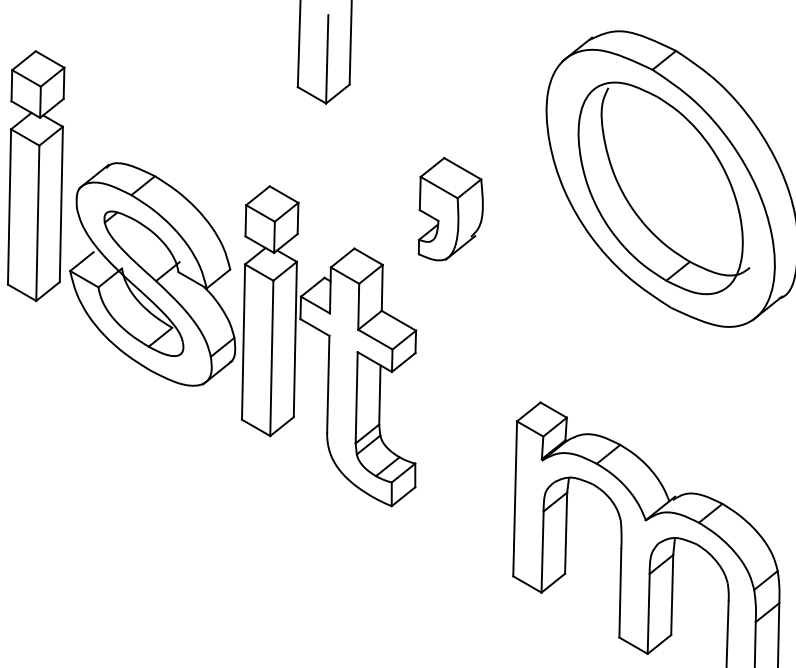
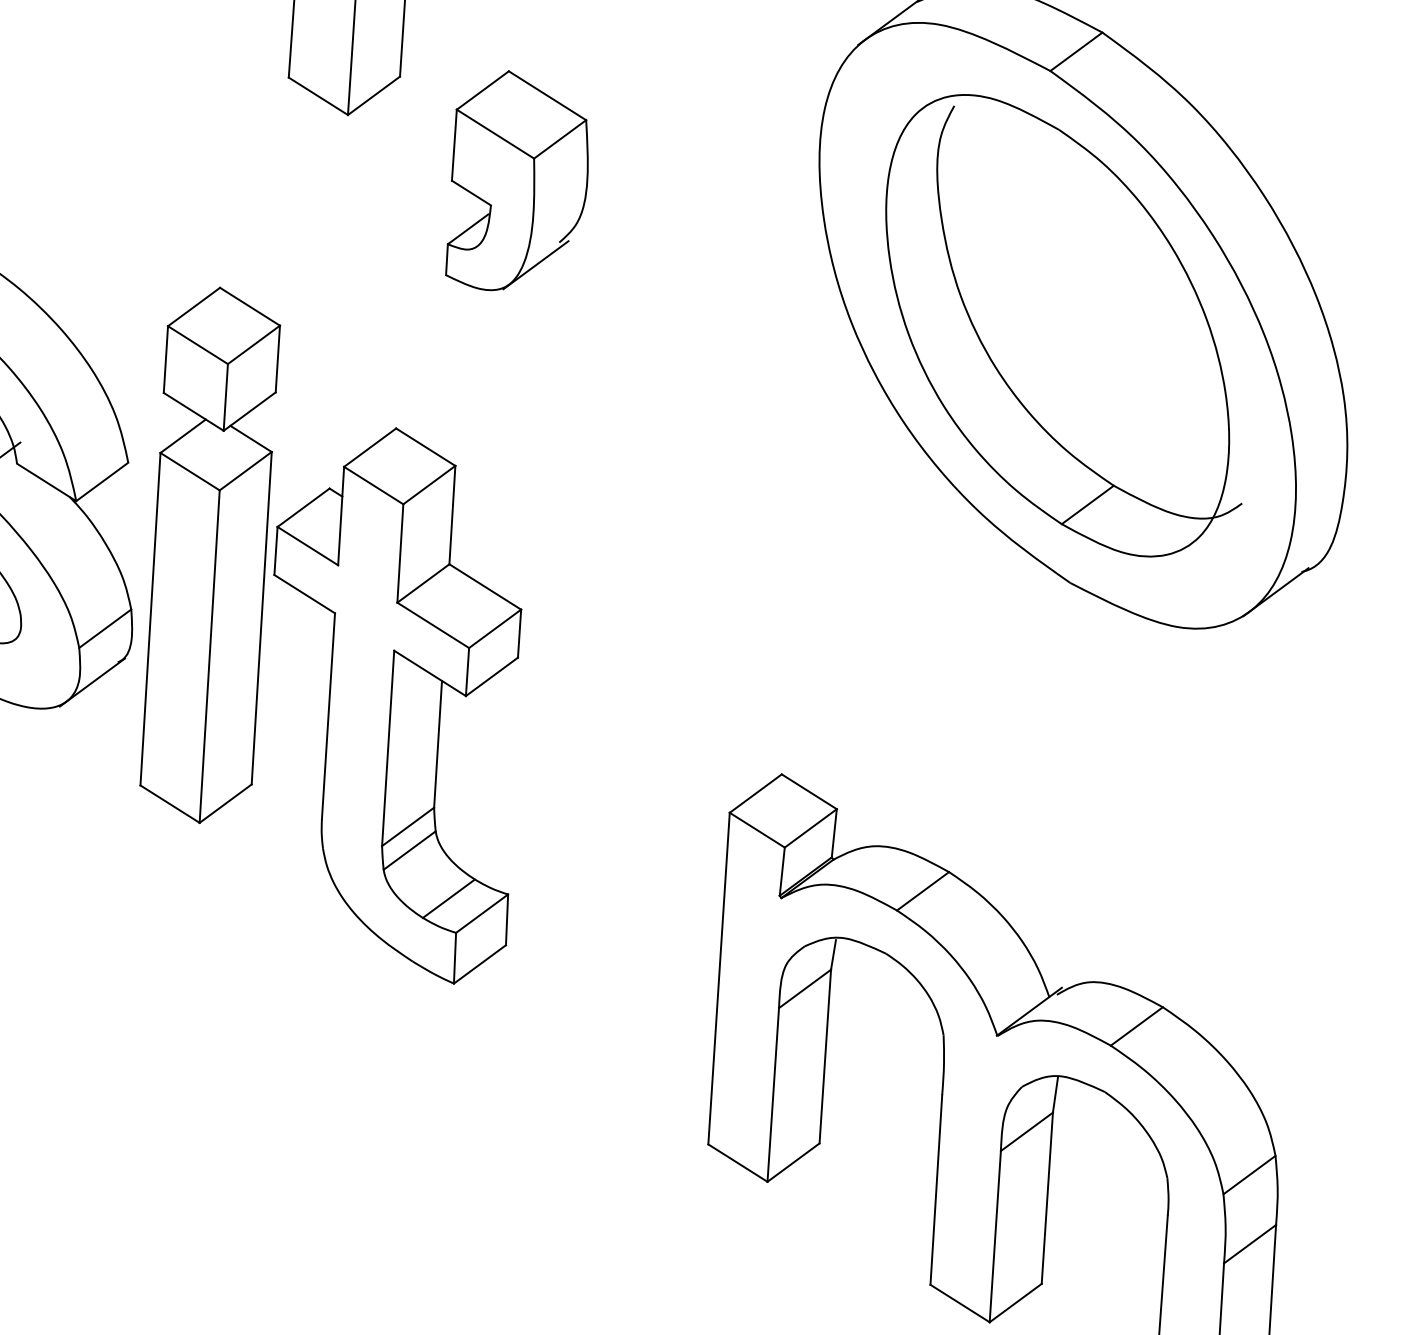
part: (450, 209) -> (517, 181), moved

